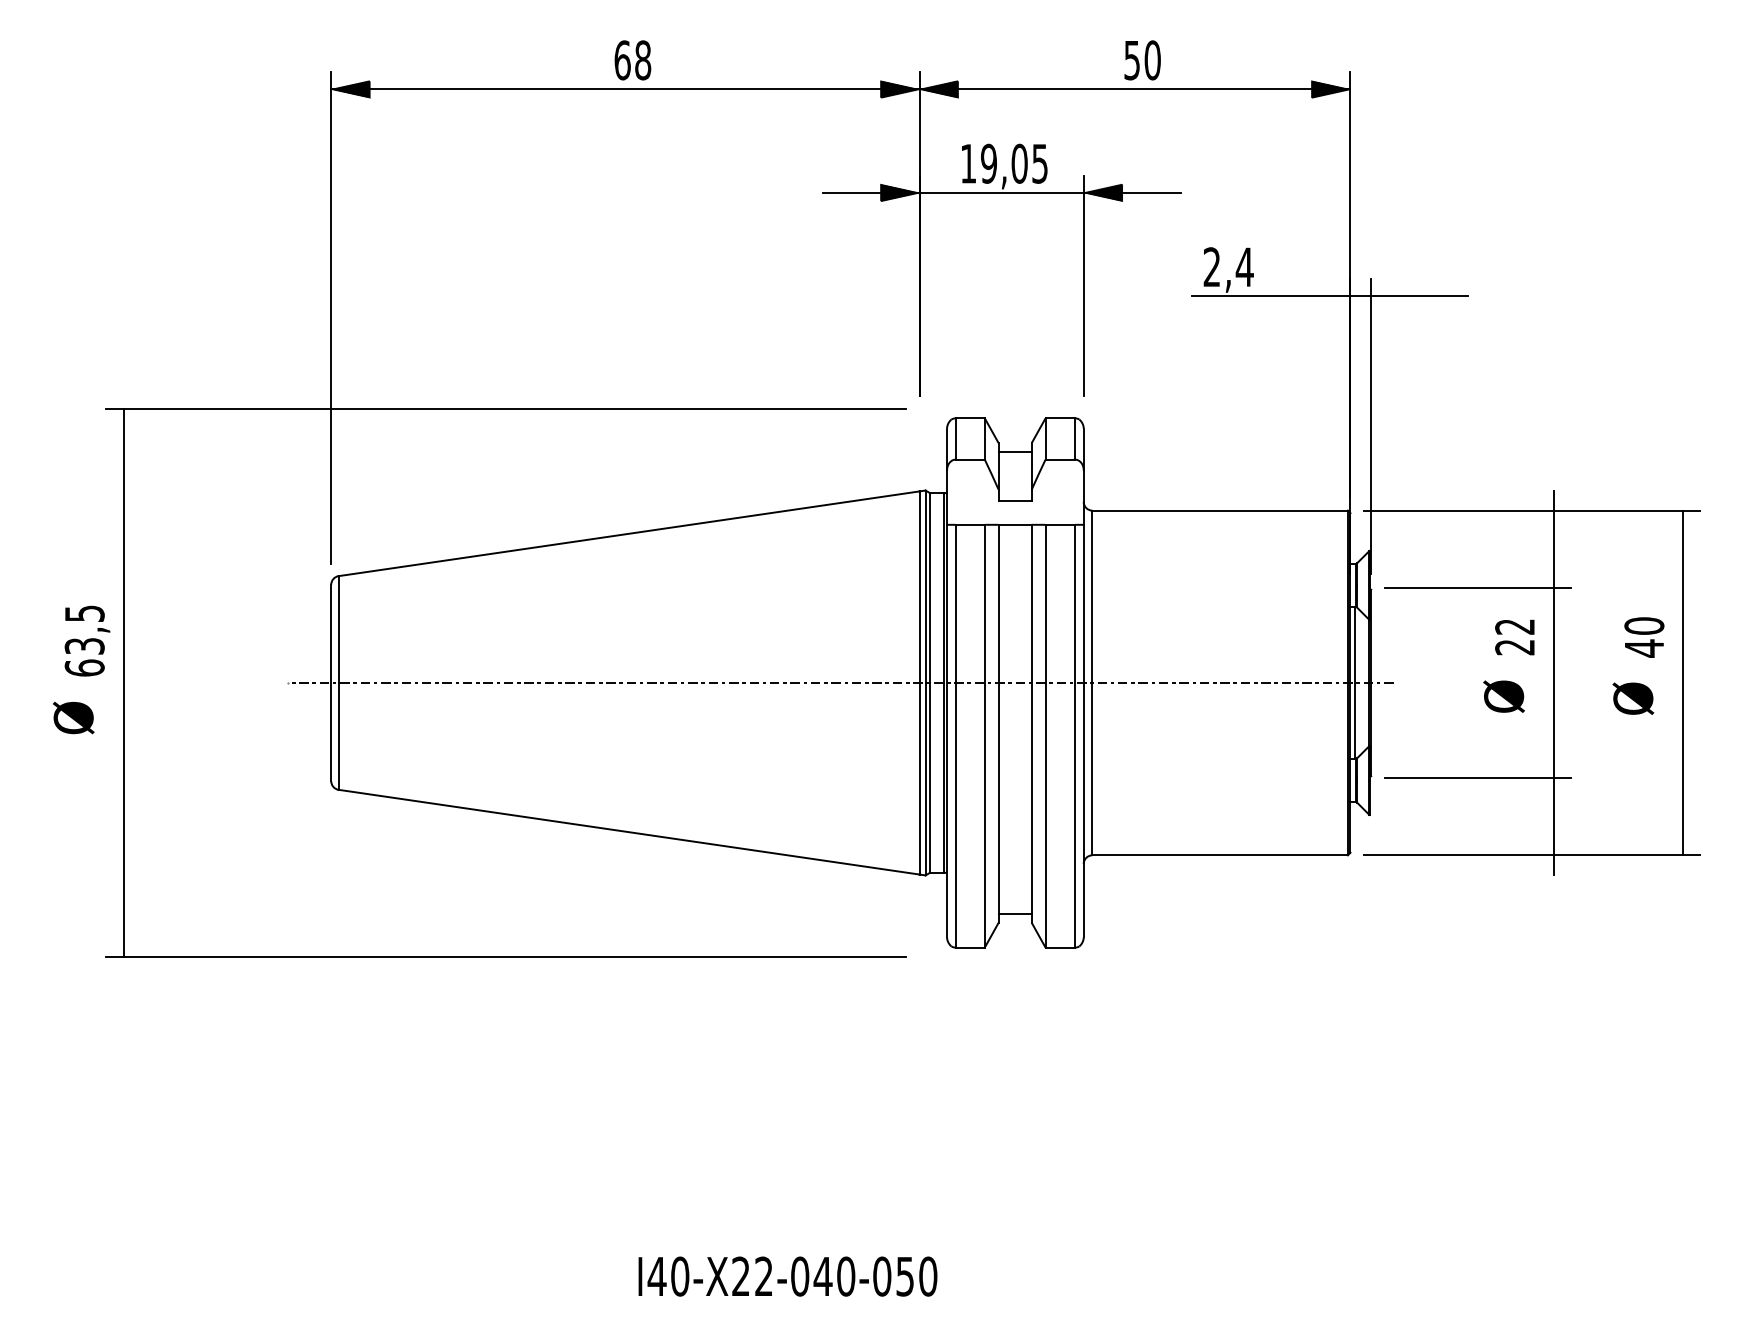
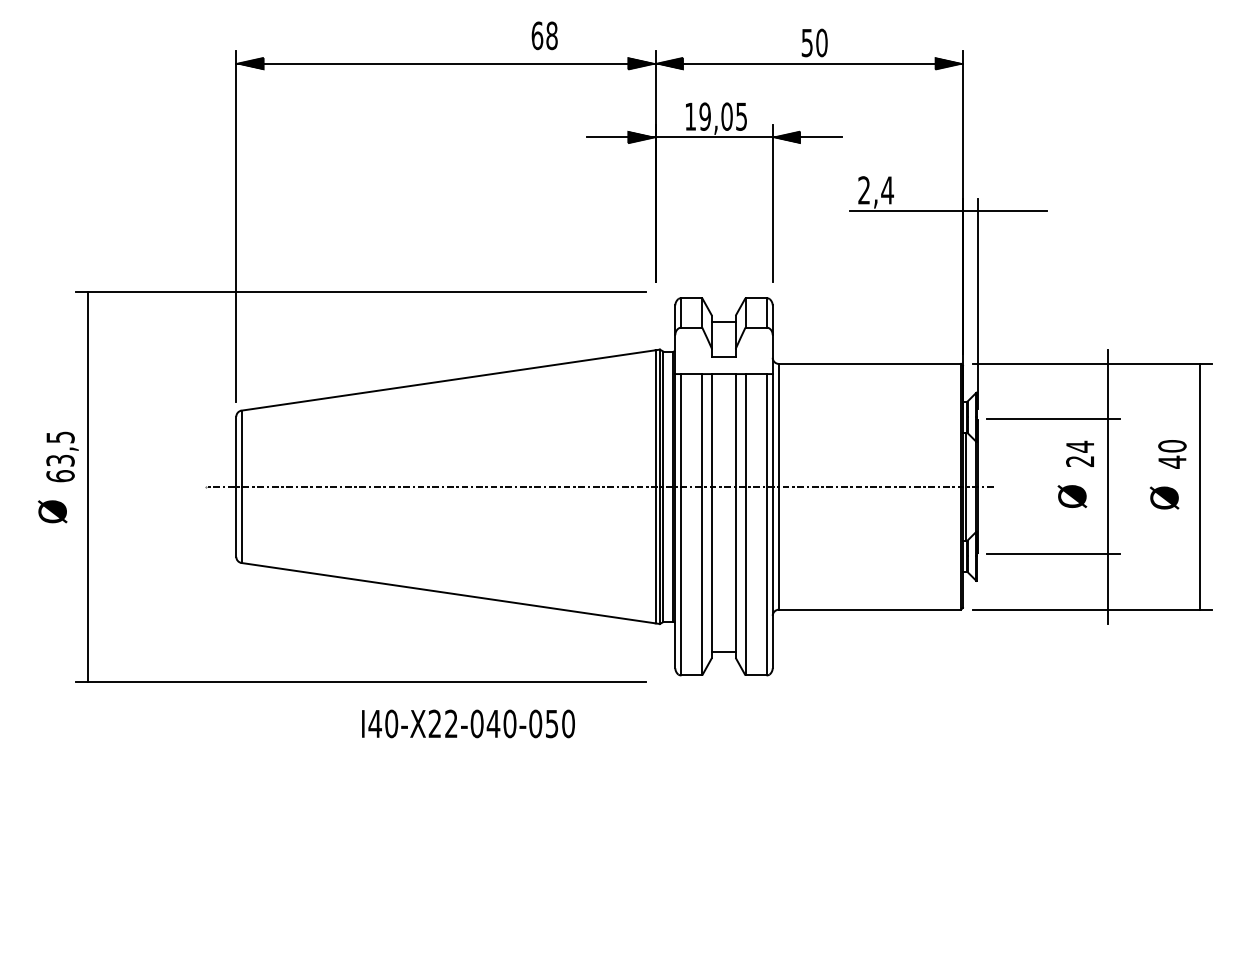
text: (632, 60) -> (544, 35), moved
text: (1514, 626) -> (1079, 446), 22 -> 24
text: (787, 1276) -> (468, 723), moved

